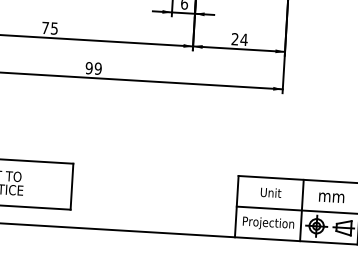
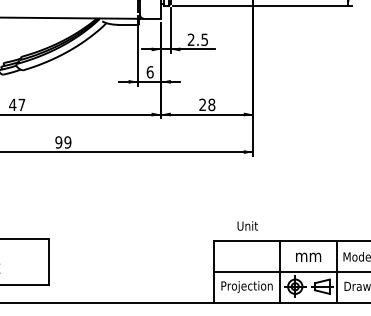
text: (50, 27) -> (17, 104), 75 -> 47
text: (243, 39) -> (211, 104), 24 -> 28
text: (270, 192) -> (247, 225), moved

